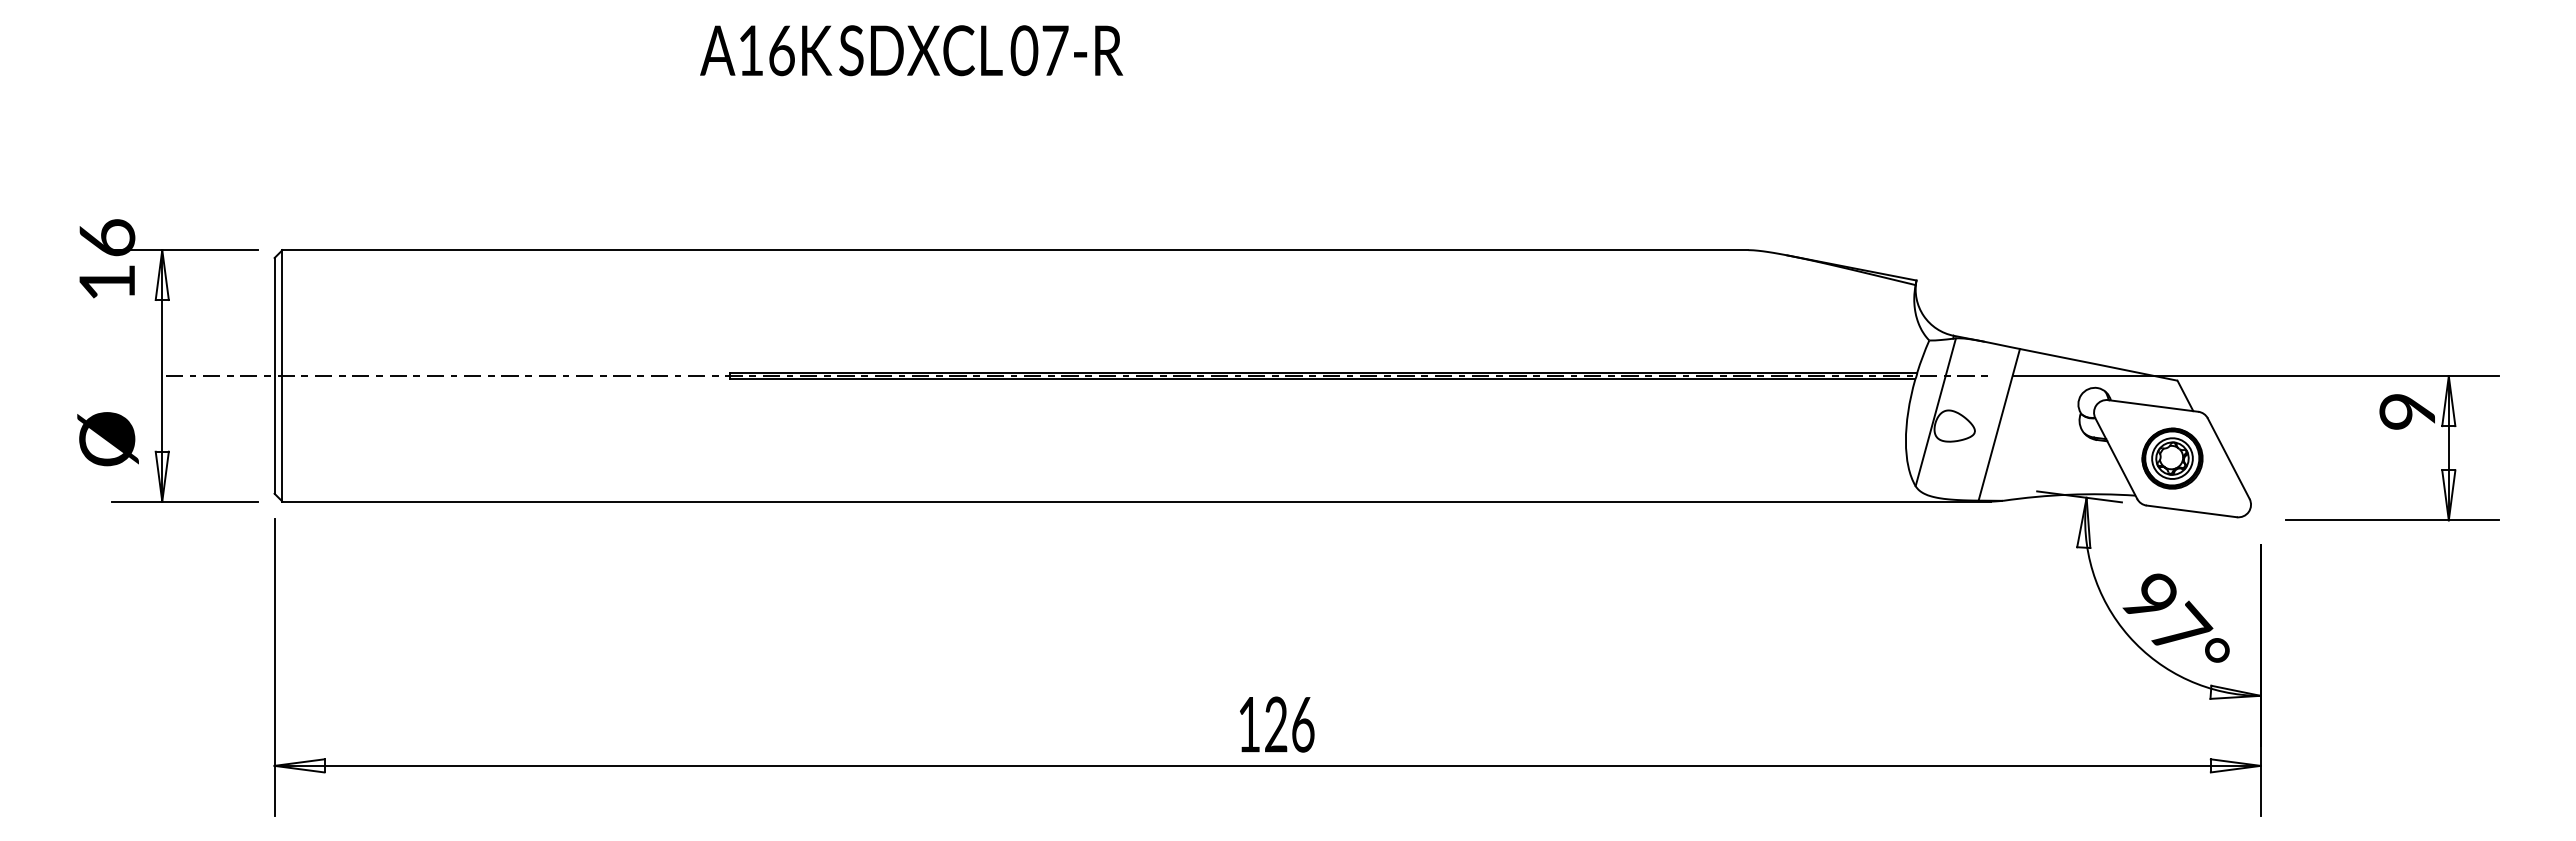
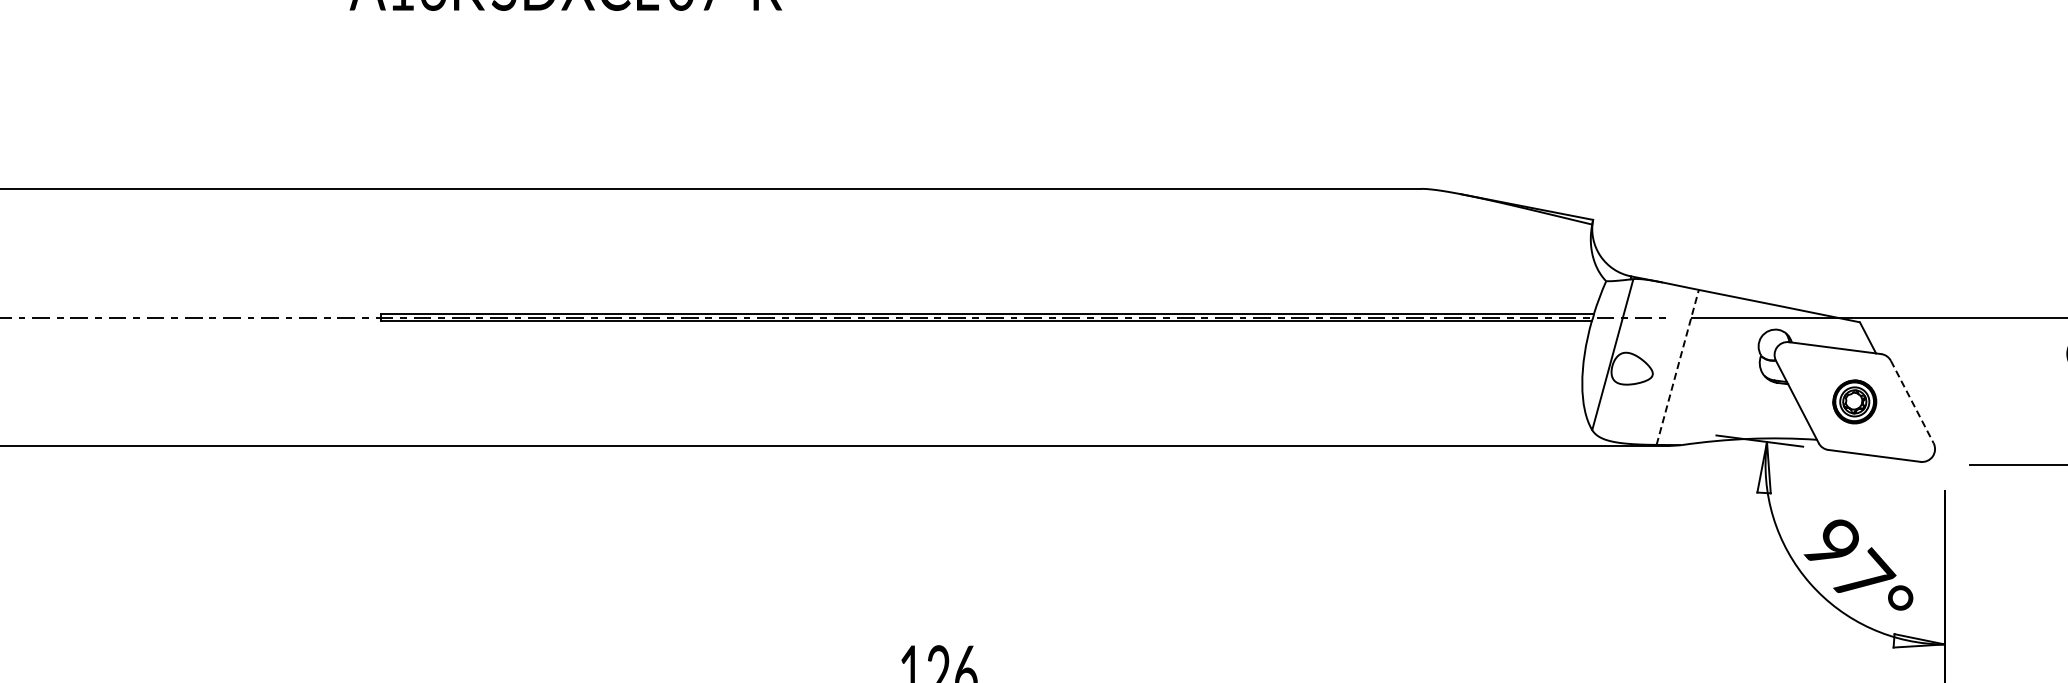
line: (1999, 424) -> (1677, 367), solid -> dashed
part: (2172, 458) -> (1854, 401), size x0.7
line: (2228, 459) -> (1912, 402), solid -> dashed

